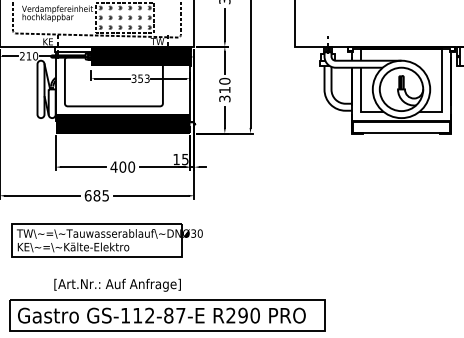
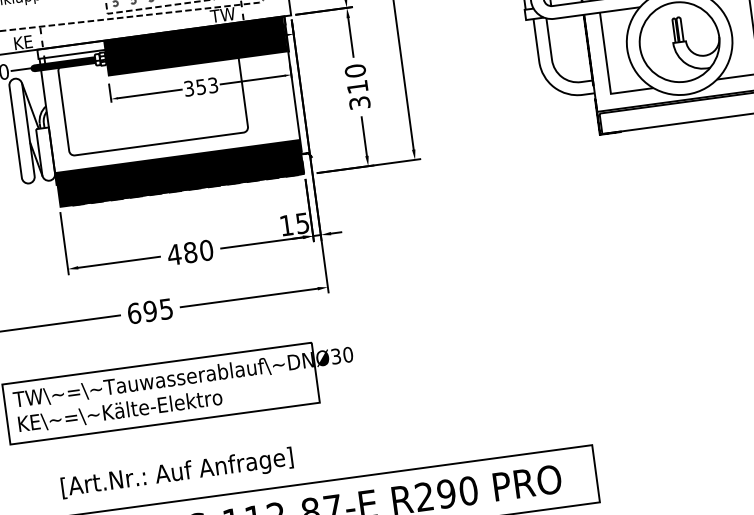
text: (122, 166) -> (189, 251), 400 -> 480
text: (96, 195) -> (149, 310), 685 -> 695
text: (117, 284) -> (176, 472), moved

